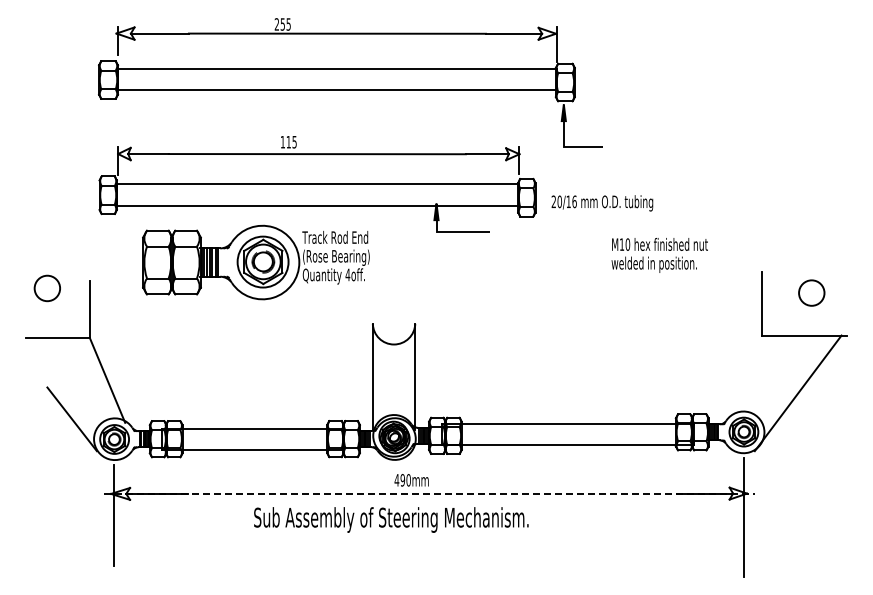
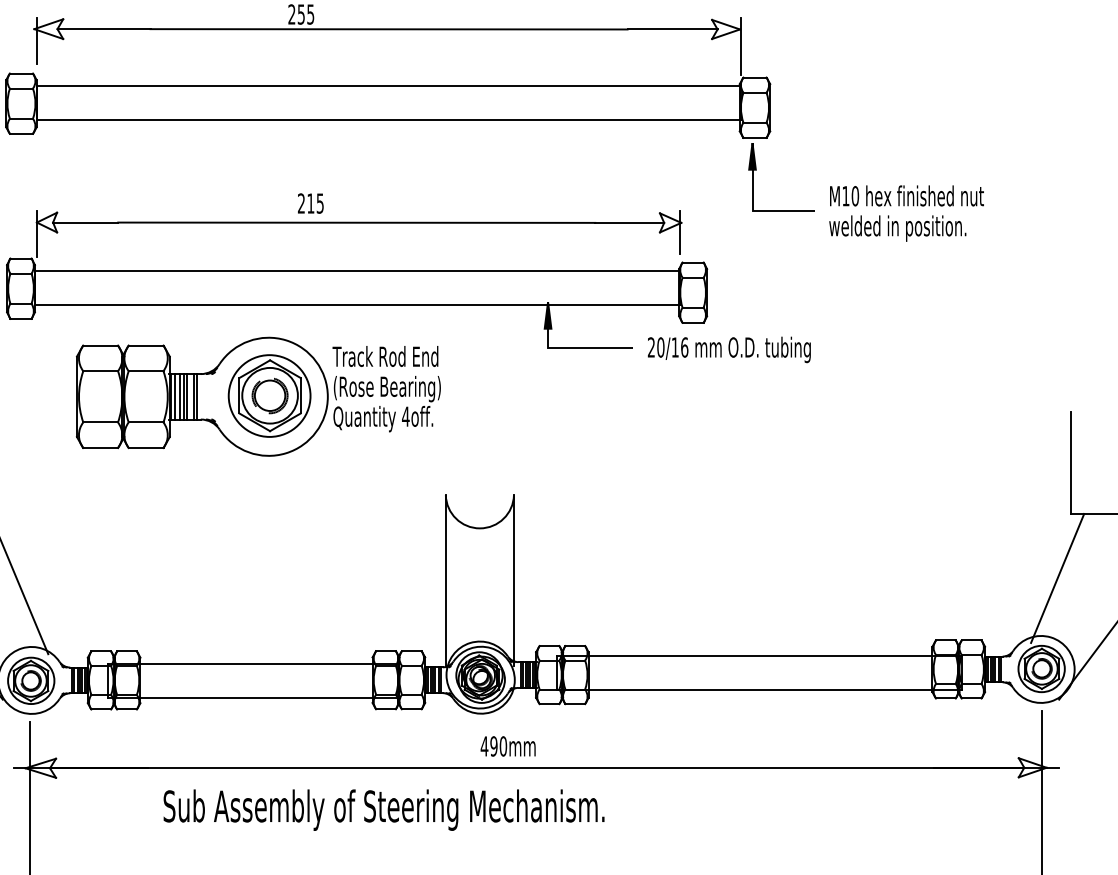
text: (282, 141) -> (300, 202), 115 -> 215
text: (602, 203) -> (729, 350), moved
text: (659, 255) -> (906, 213), moved
line: (753, 375) -> (1057, 578), added
line: (429, 493) -> (536, 767), dashed -> solid
text: (391, 519) -> (384, 809), moved

